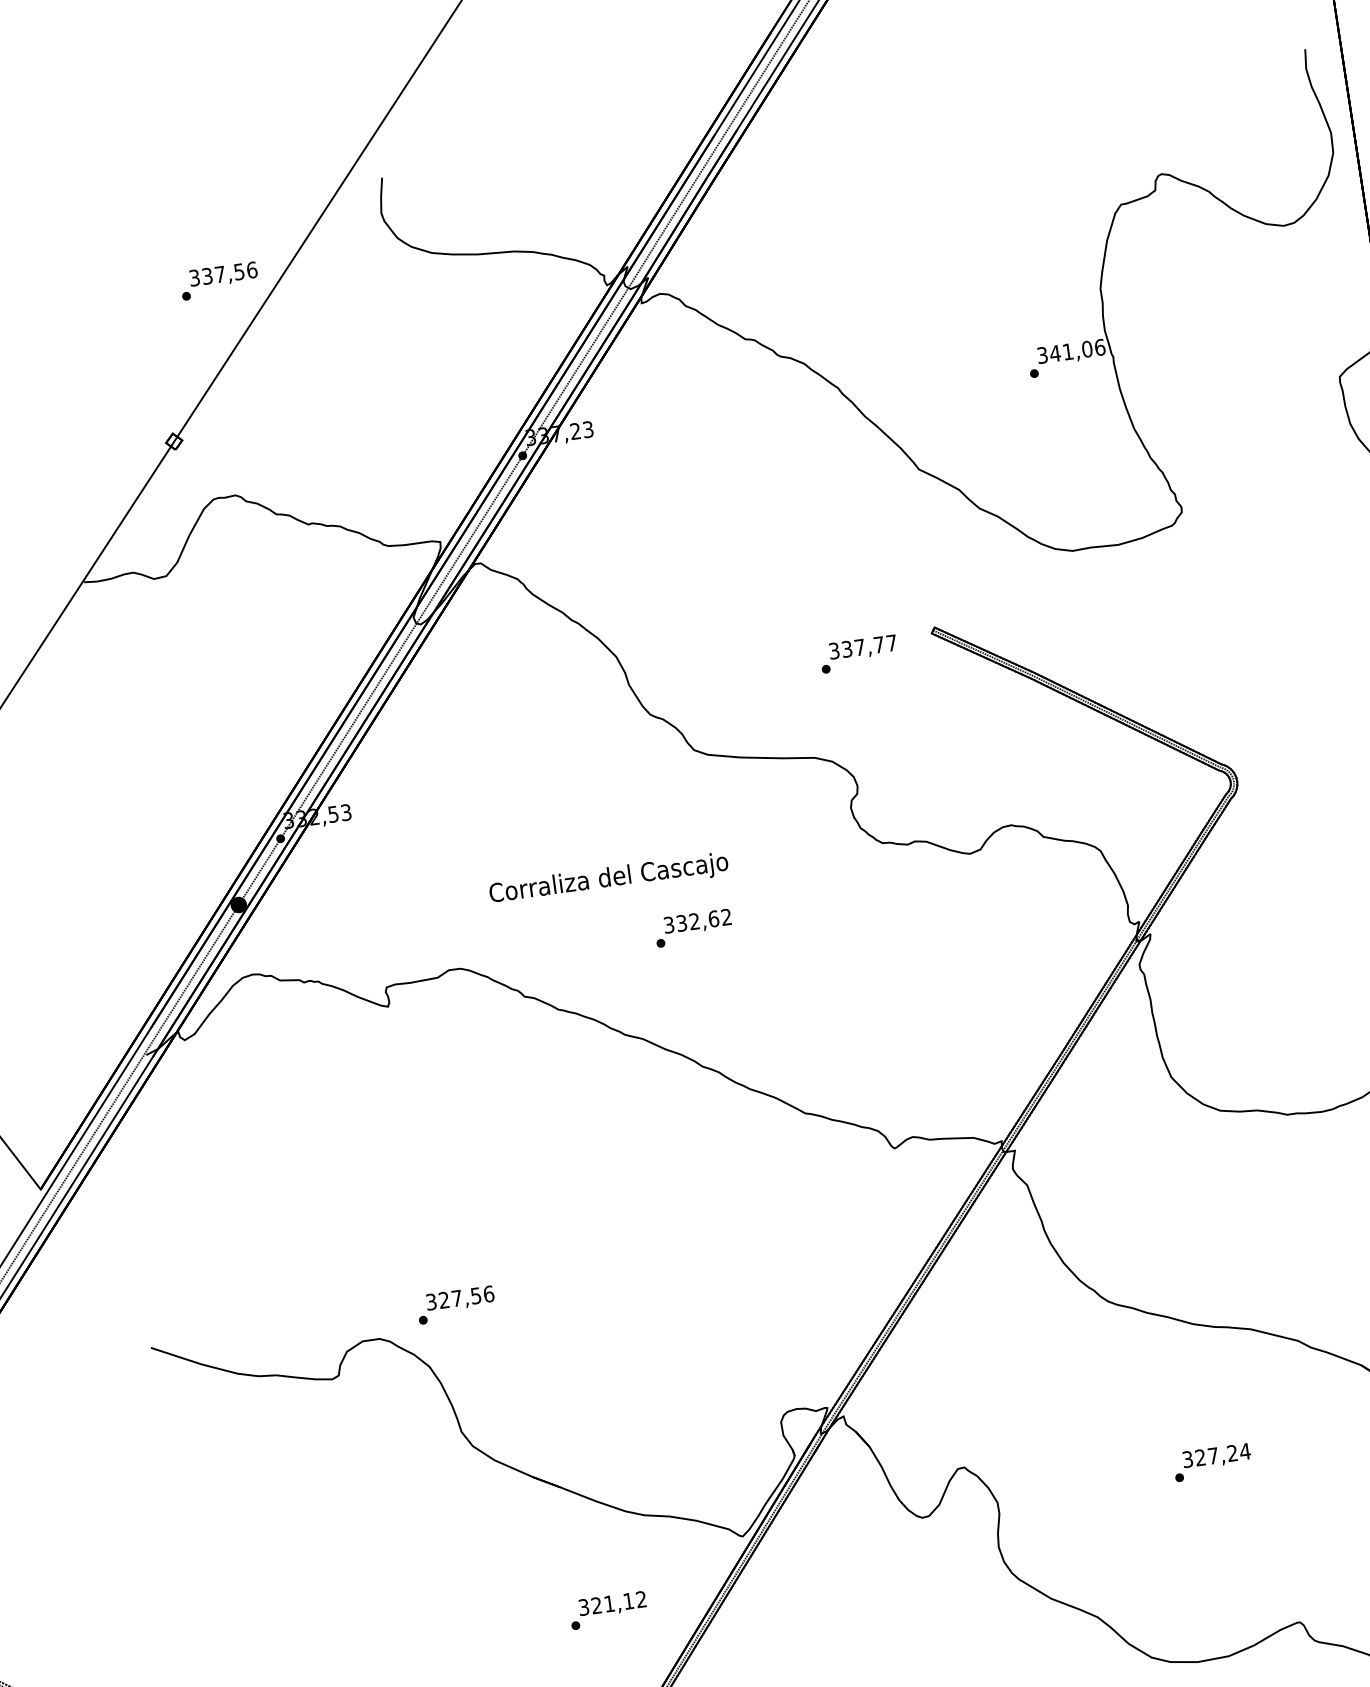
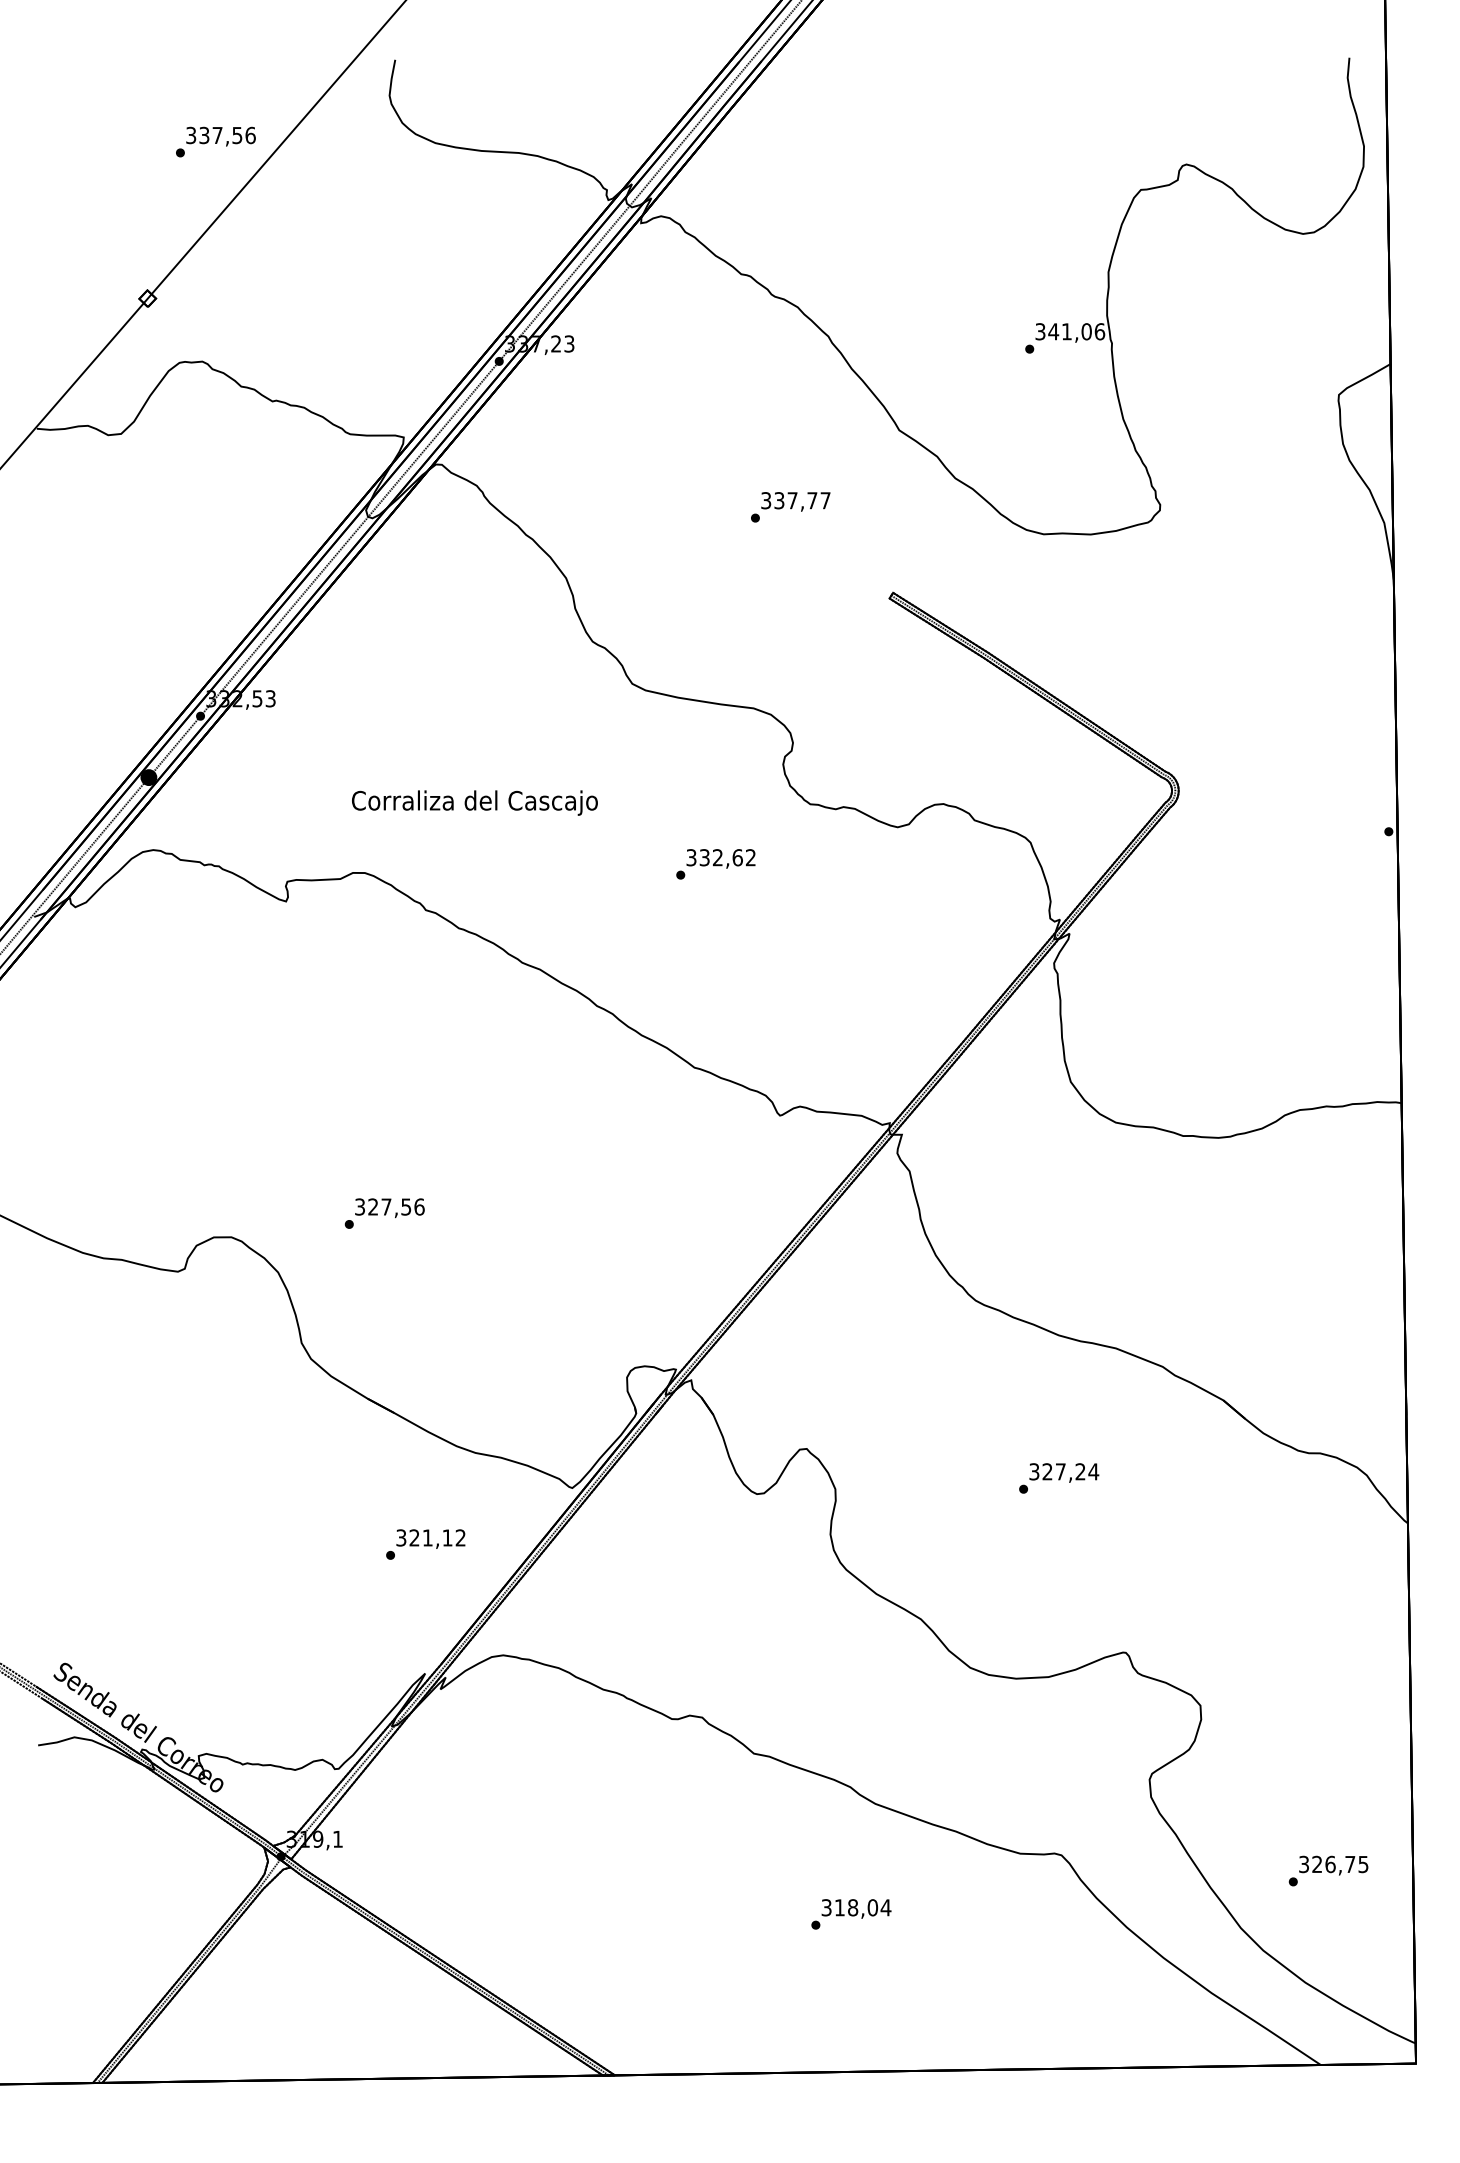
text: (858, 654) -> (790, 507), moved
text: (608, 878) -> (474, 802), moved
text: (693, 928) -> (715, 864), moved
text: (455, 1305) -> (384, 1213), moved

